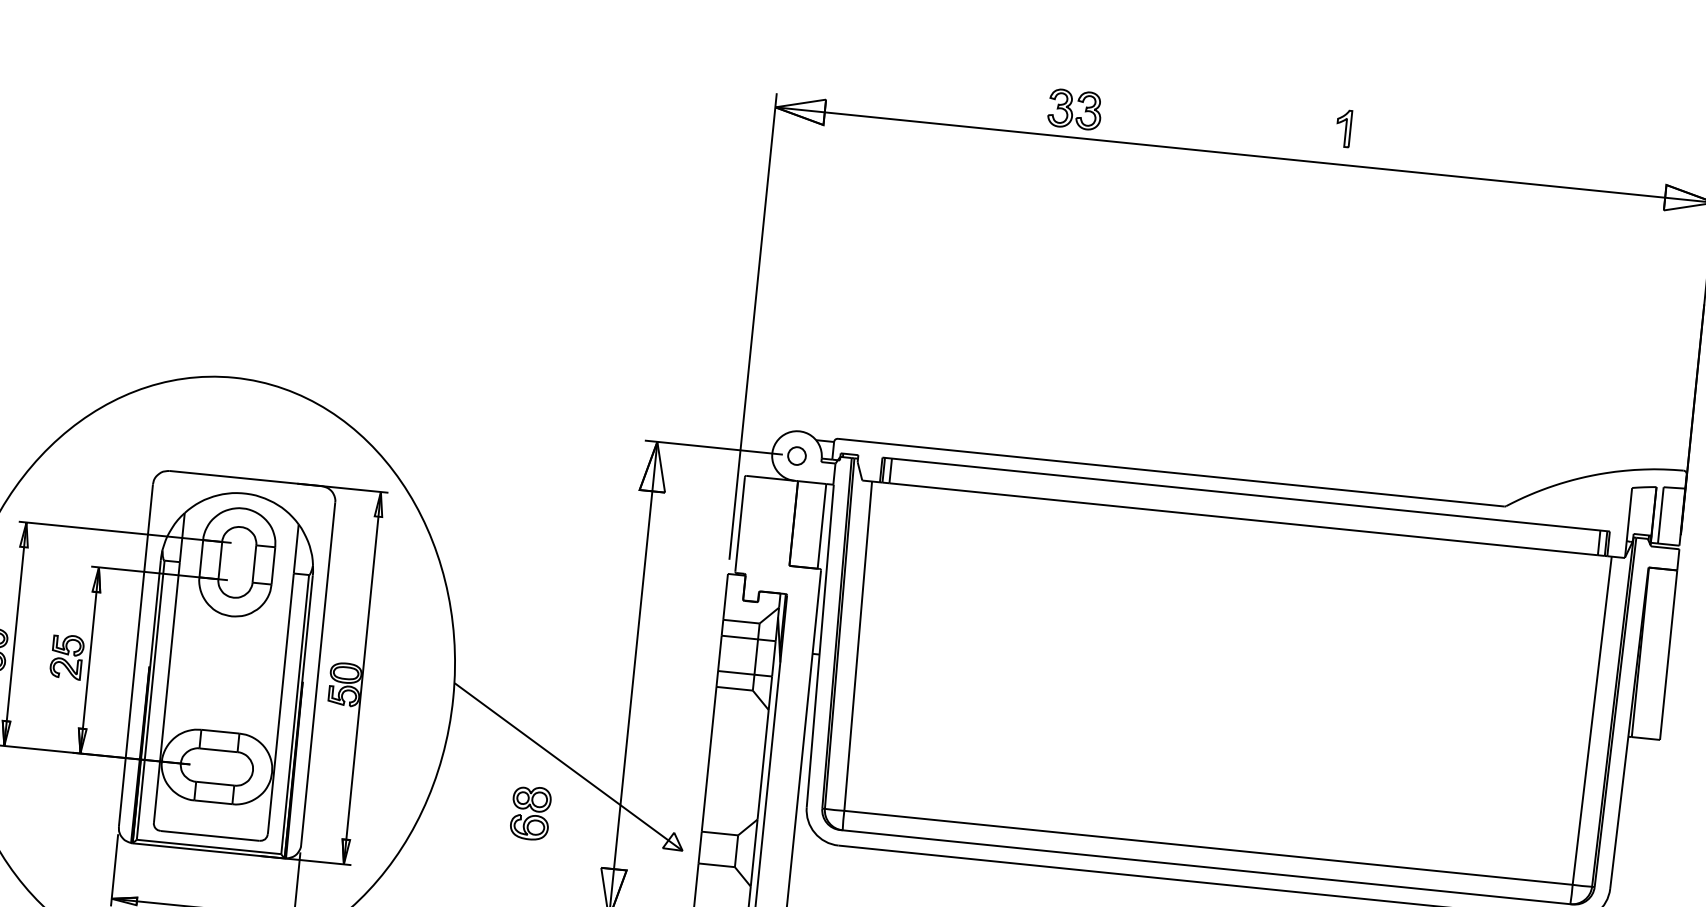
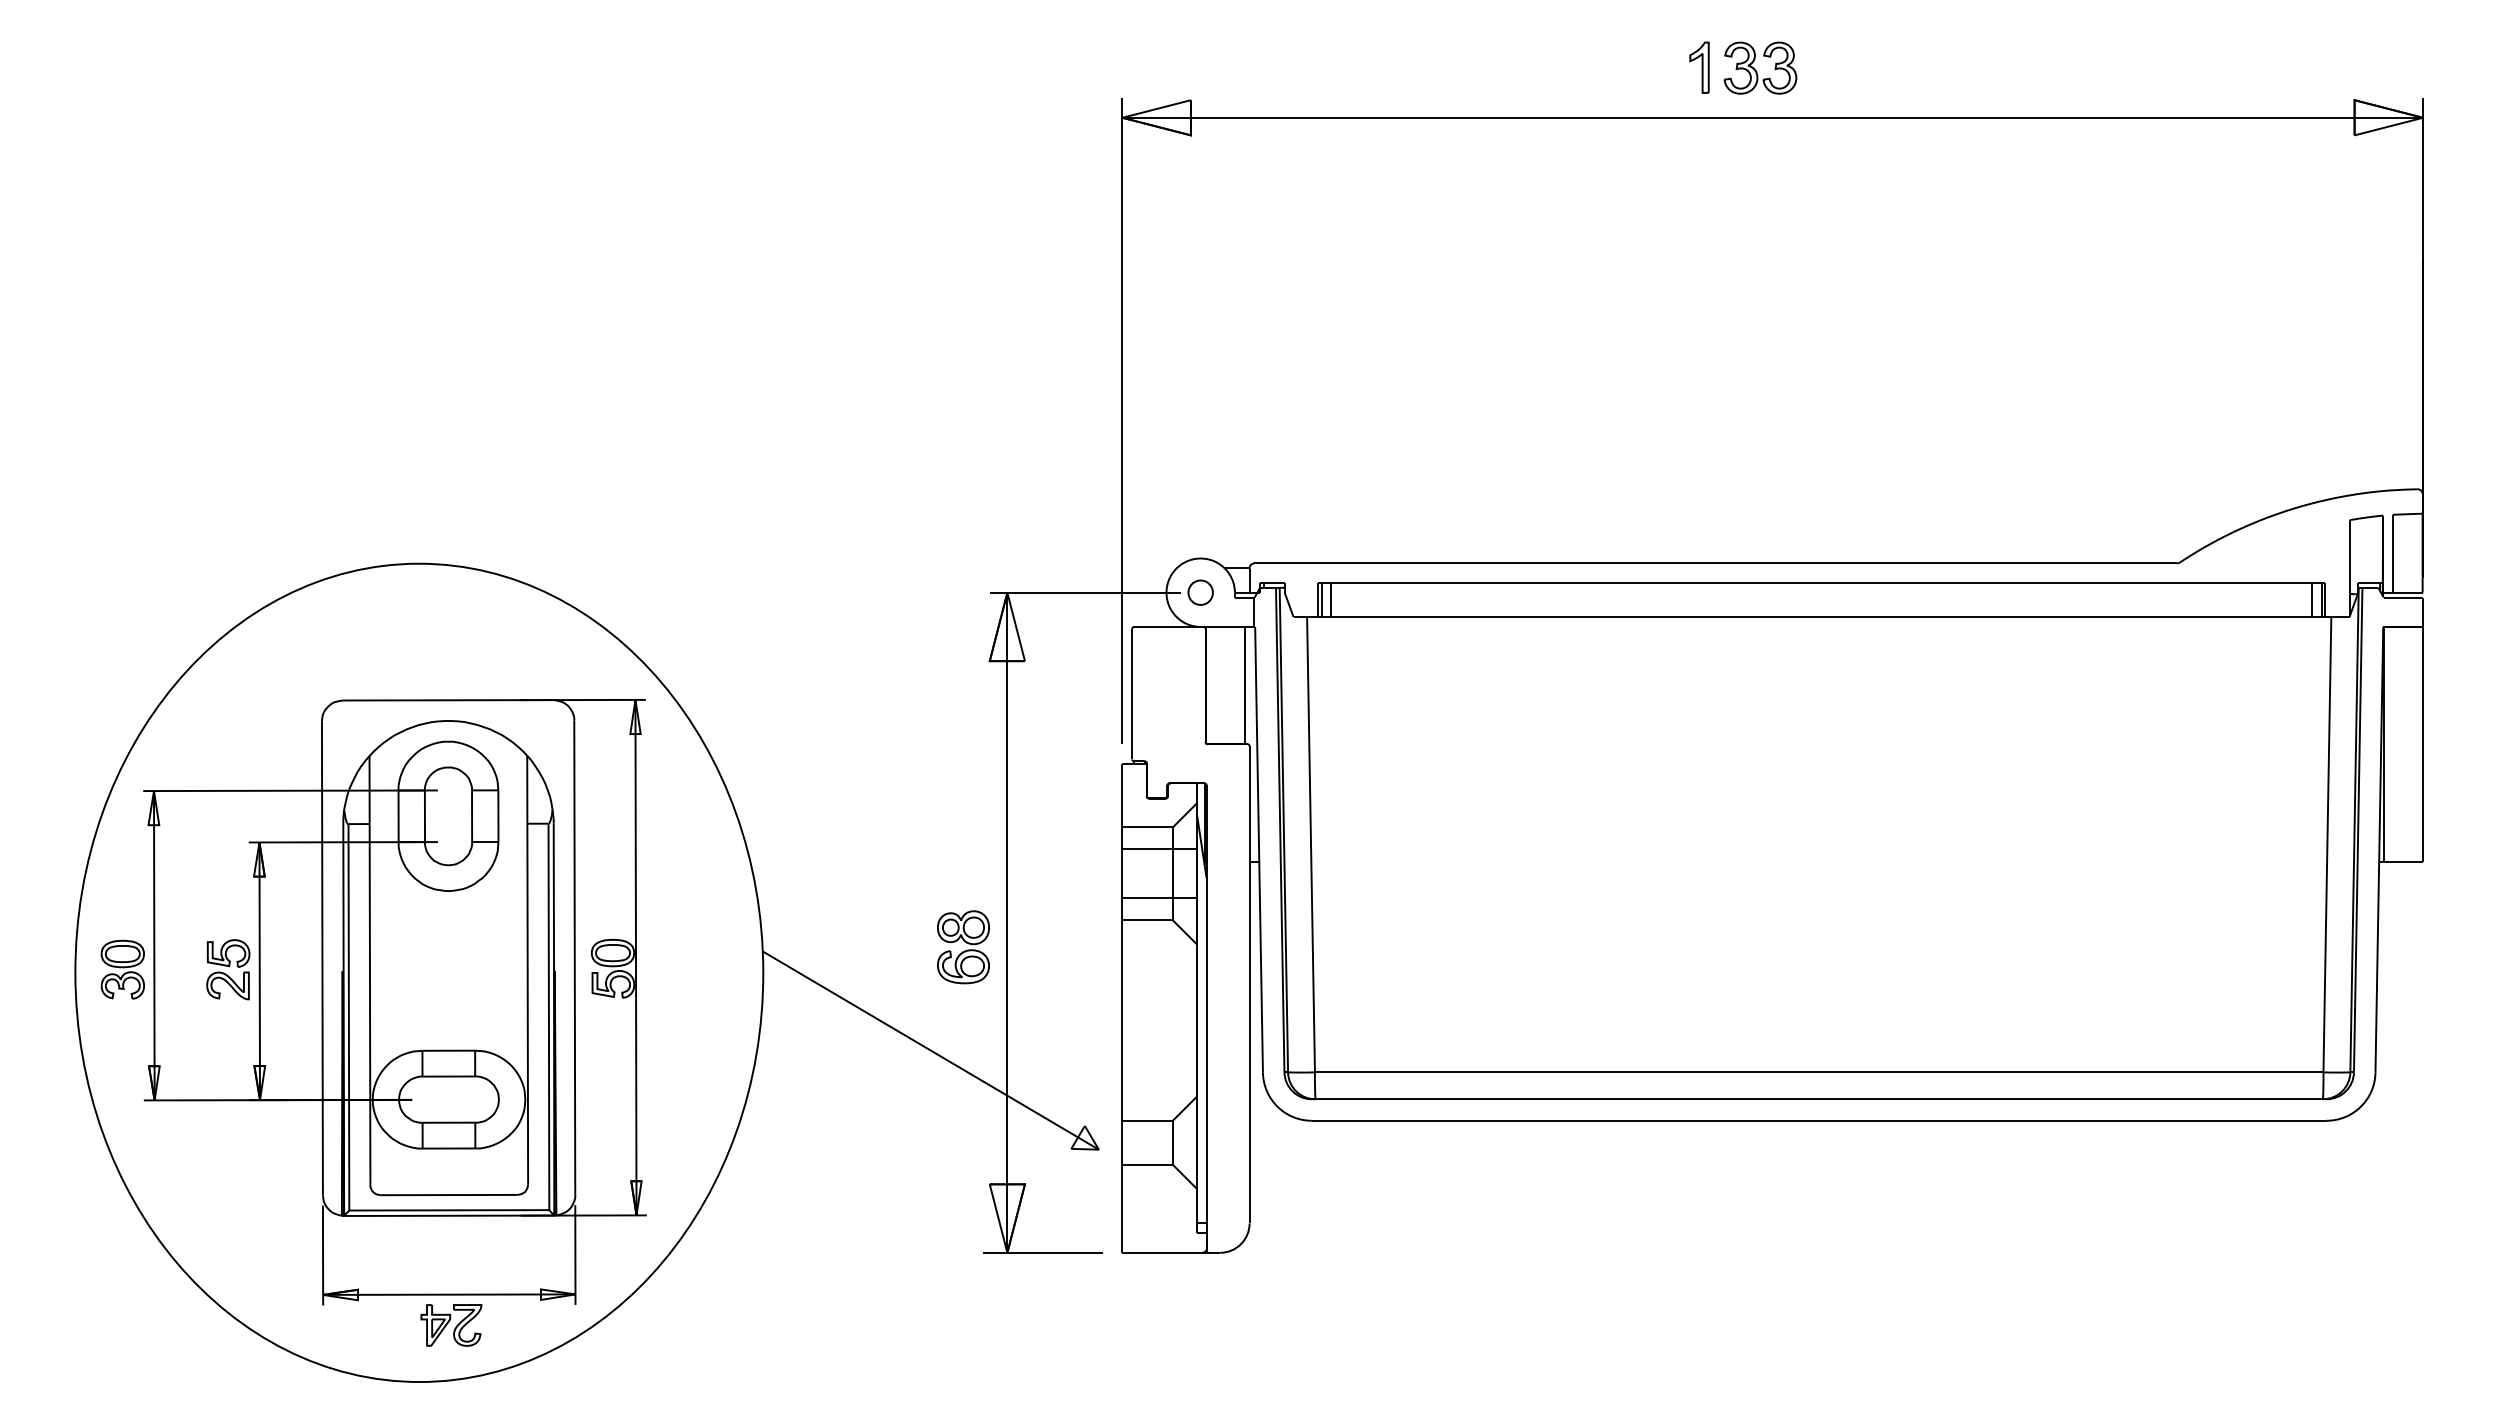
part: (1075, 109) -> (1760, 67), moved
part: (1343, 128) -> (1699, 67), moved
part: (530, 813) -> (963, 947), moved

